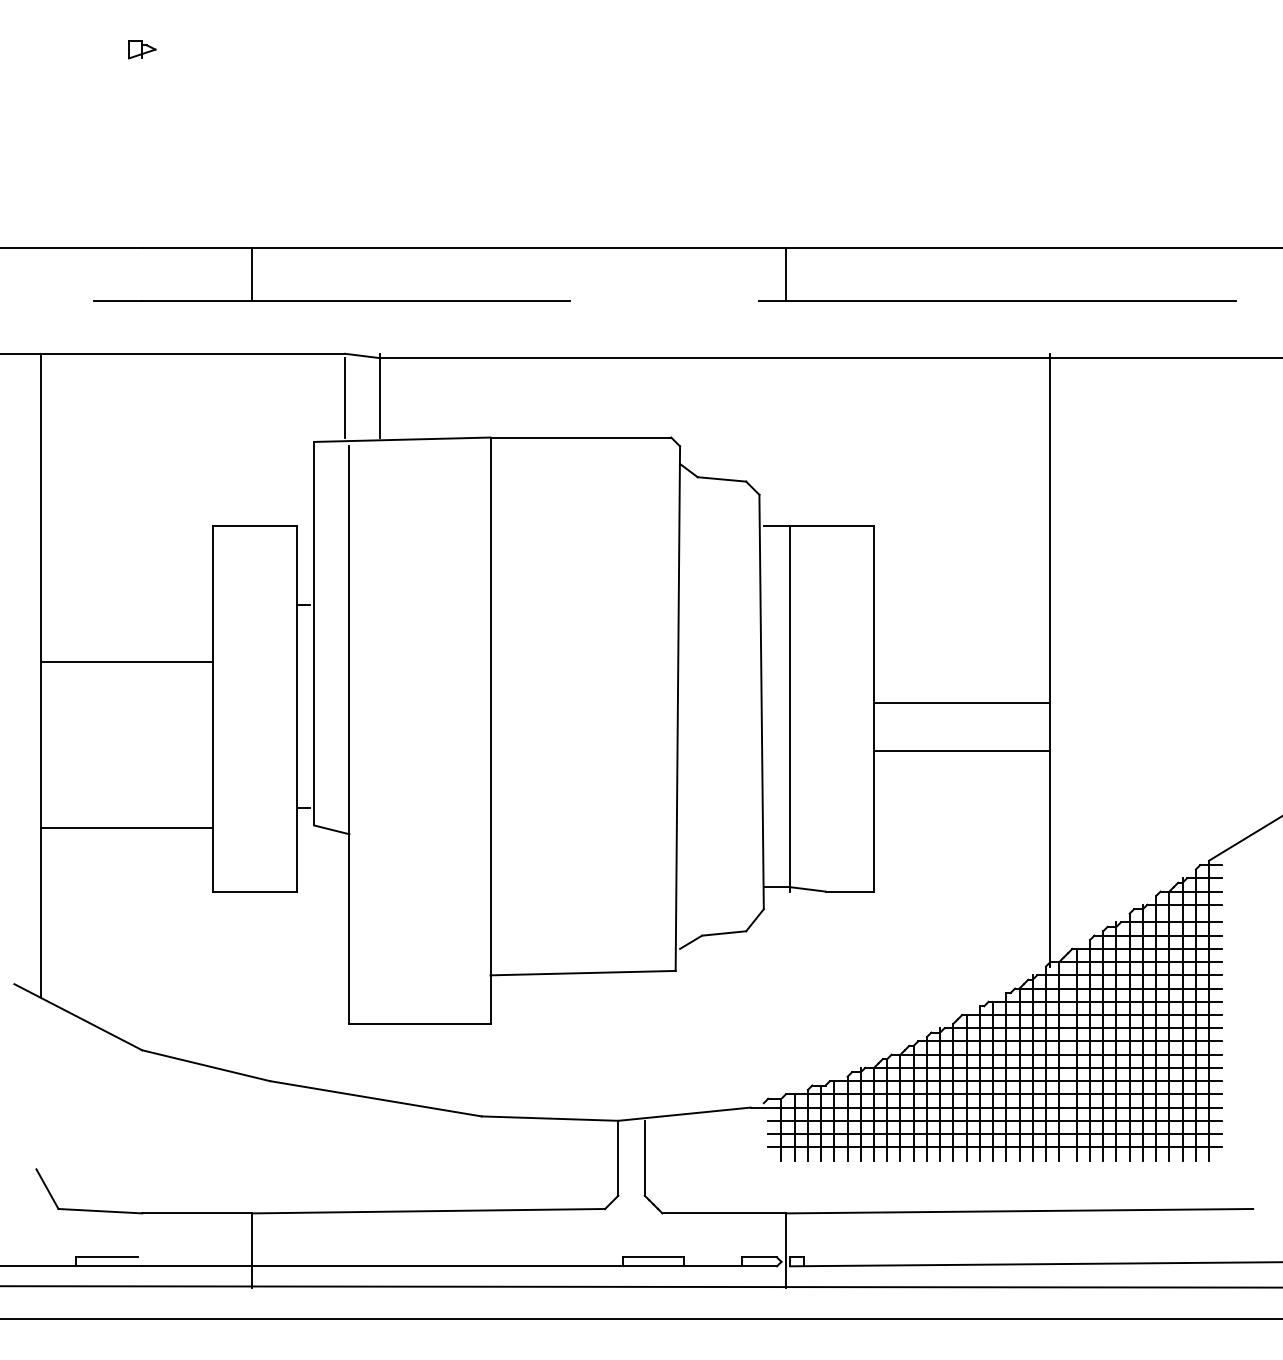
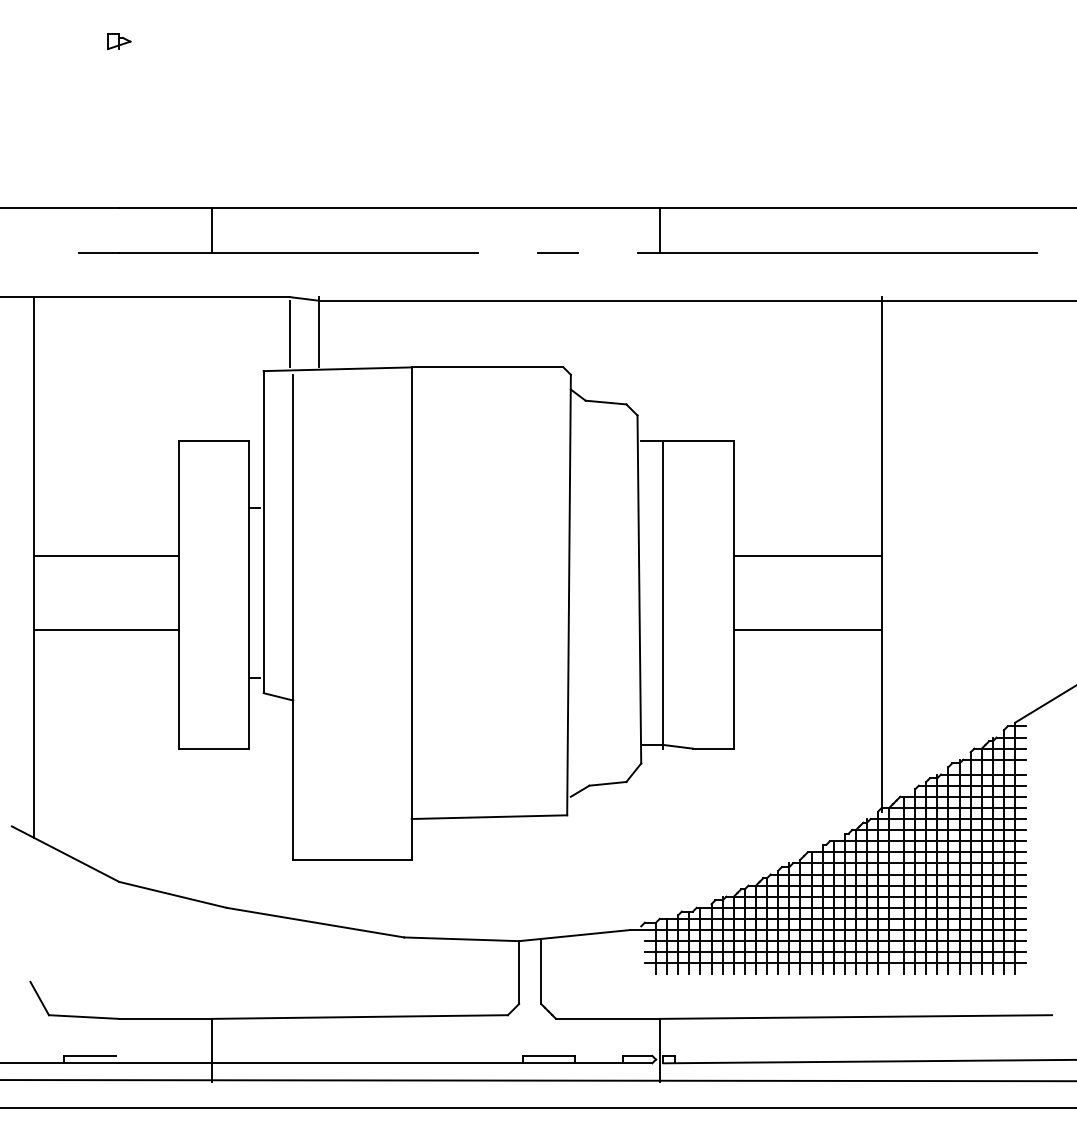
line: (664, 300) -> (557, 252), added
line: (962, 703) -> (808, 556), moved
line: (126, 827) -> (106, 630), moved

